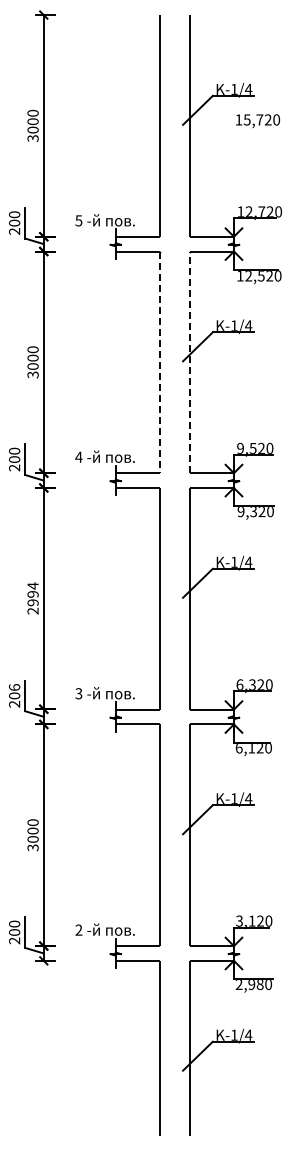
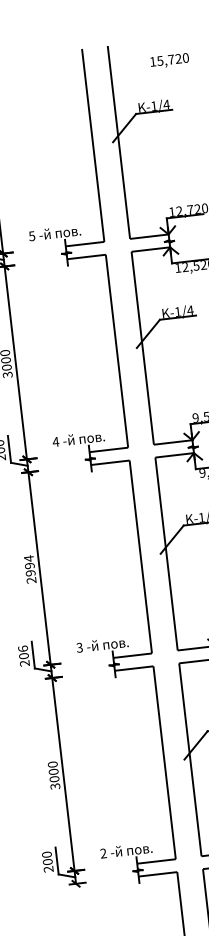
text: (258, 121) -> (170, 61), moved
line: (189, 361) -> (142, 347), dashed -> solid
line: (160, 362) -> (117, 351), dashed -> solid

